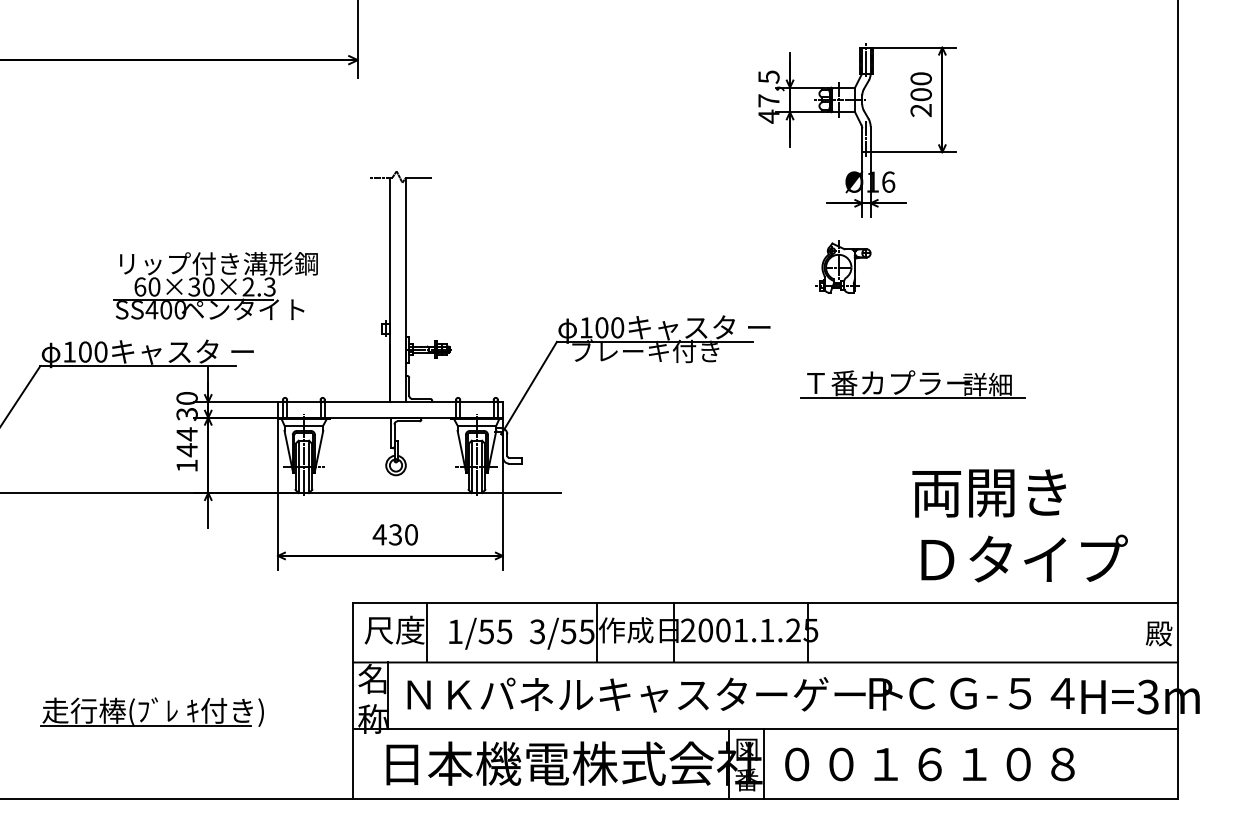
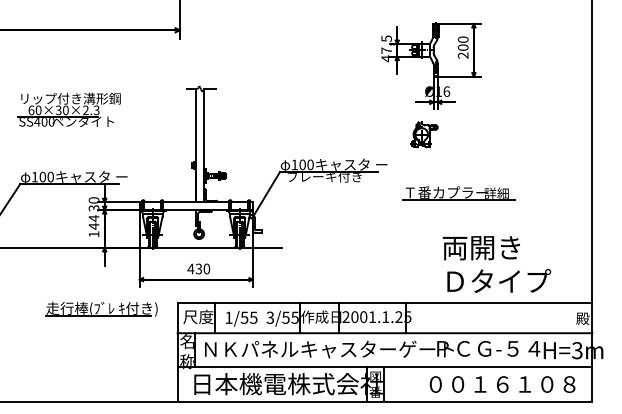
part: (213, 285) -> (68, 109), moved
text: (1019, 525) -> (496, 264), moved
part: (152, 712) -> (101, 309), moved
text: (929, 764) -> (502, 384), moved

